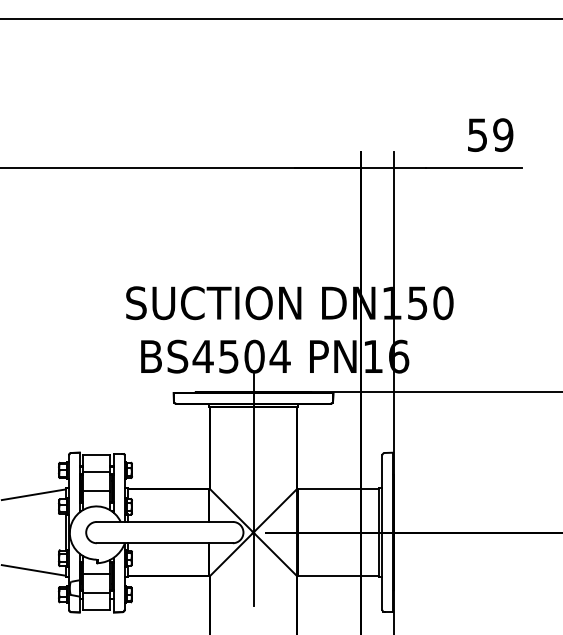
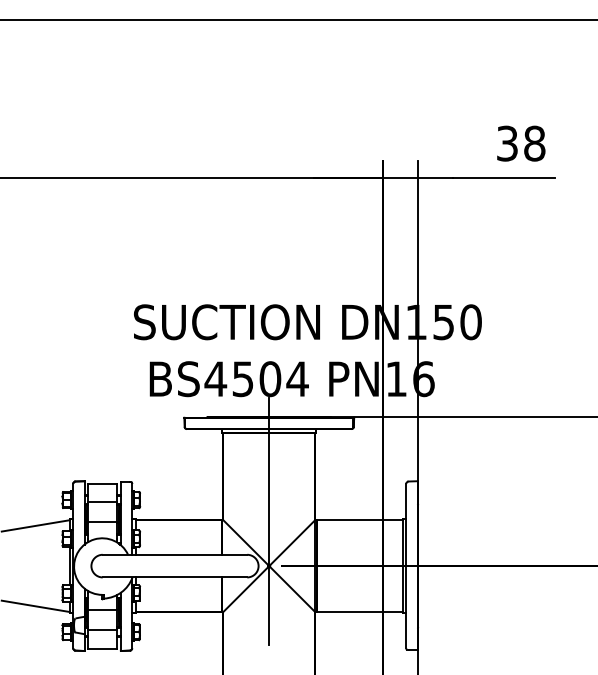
text: (490, 135) -> (521, 144), 59 -> 38

